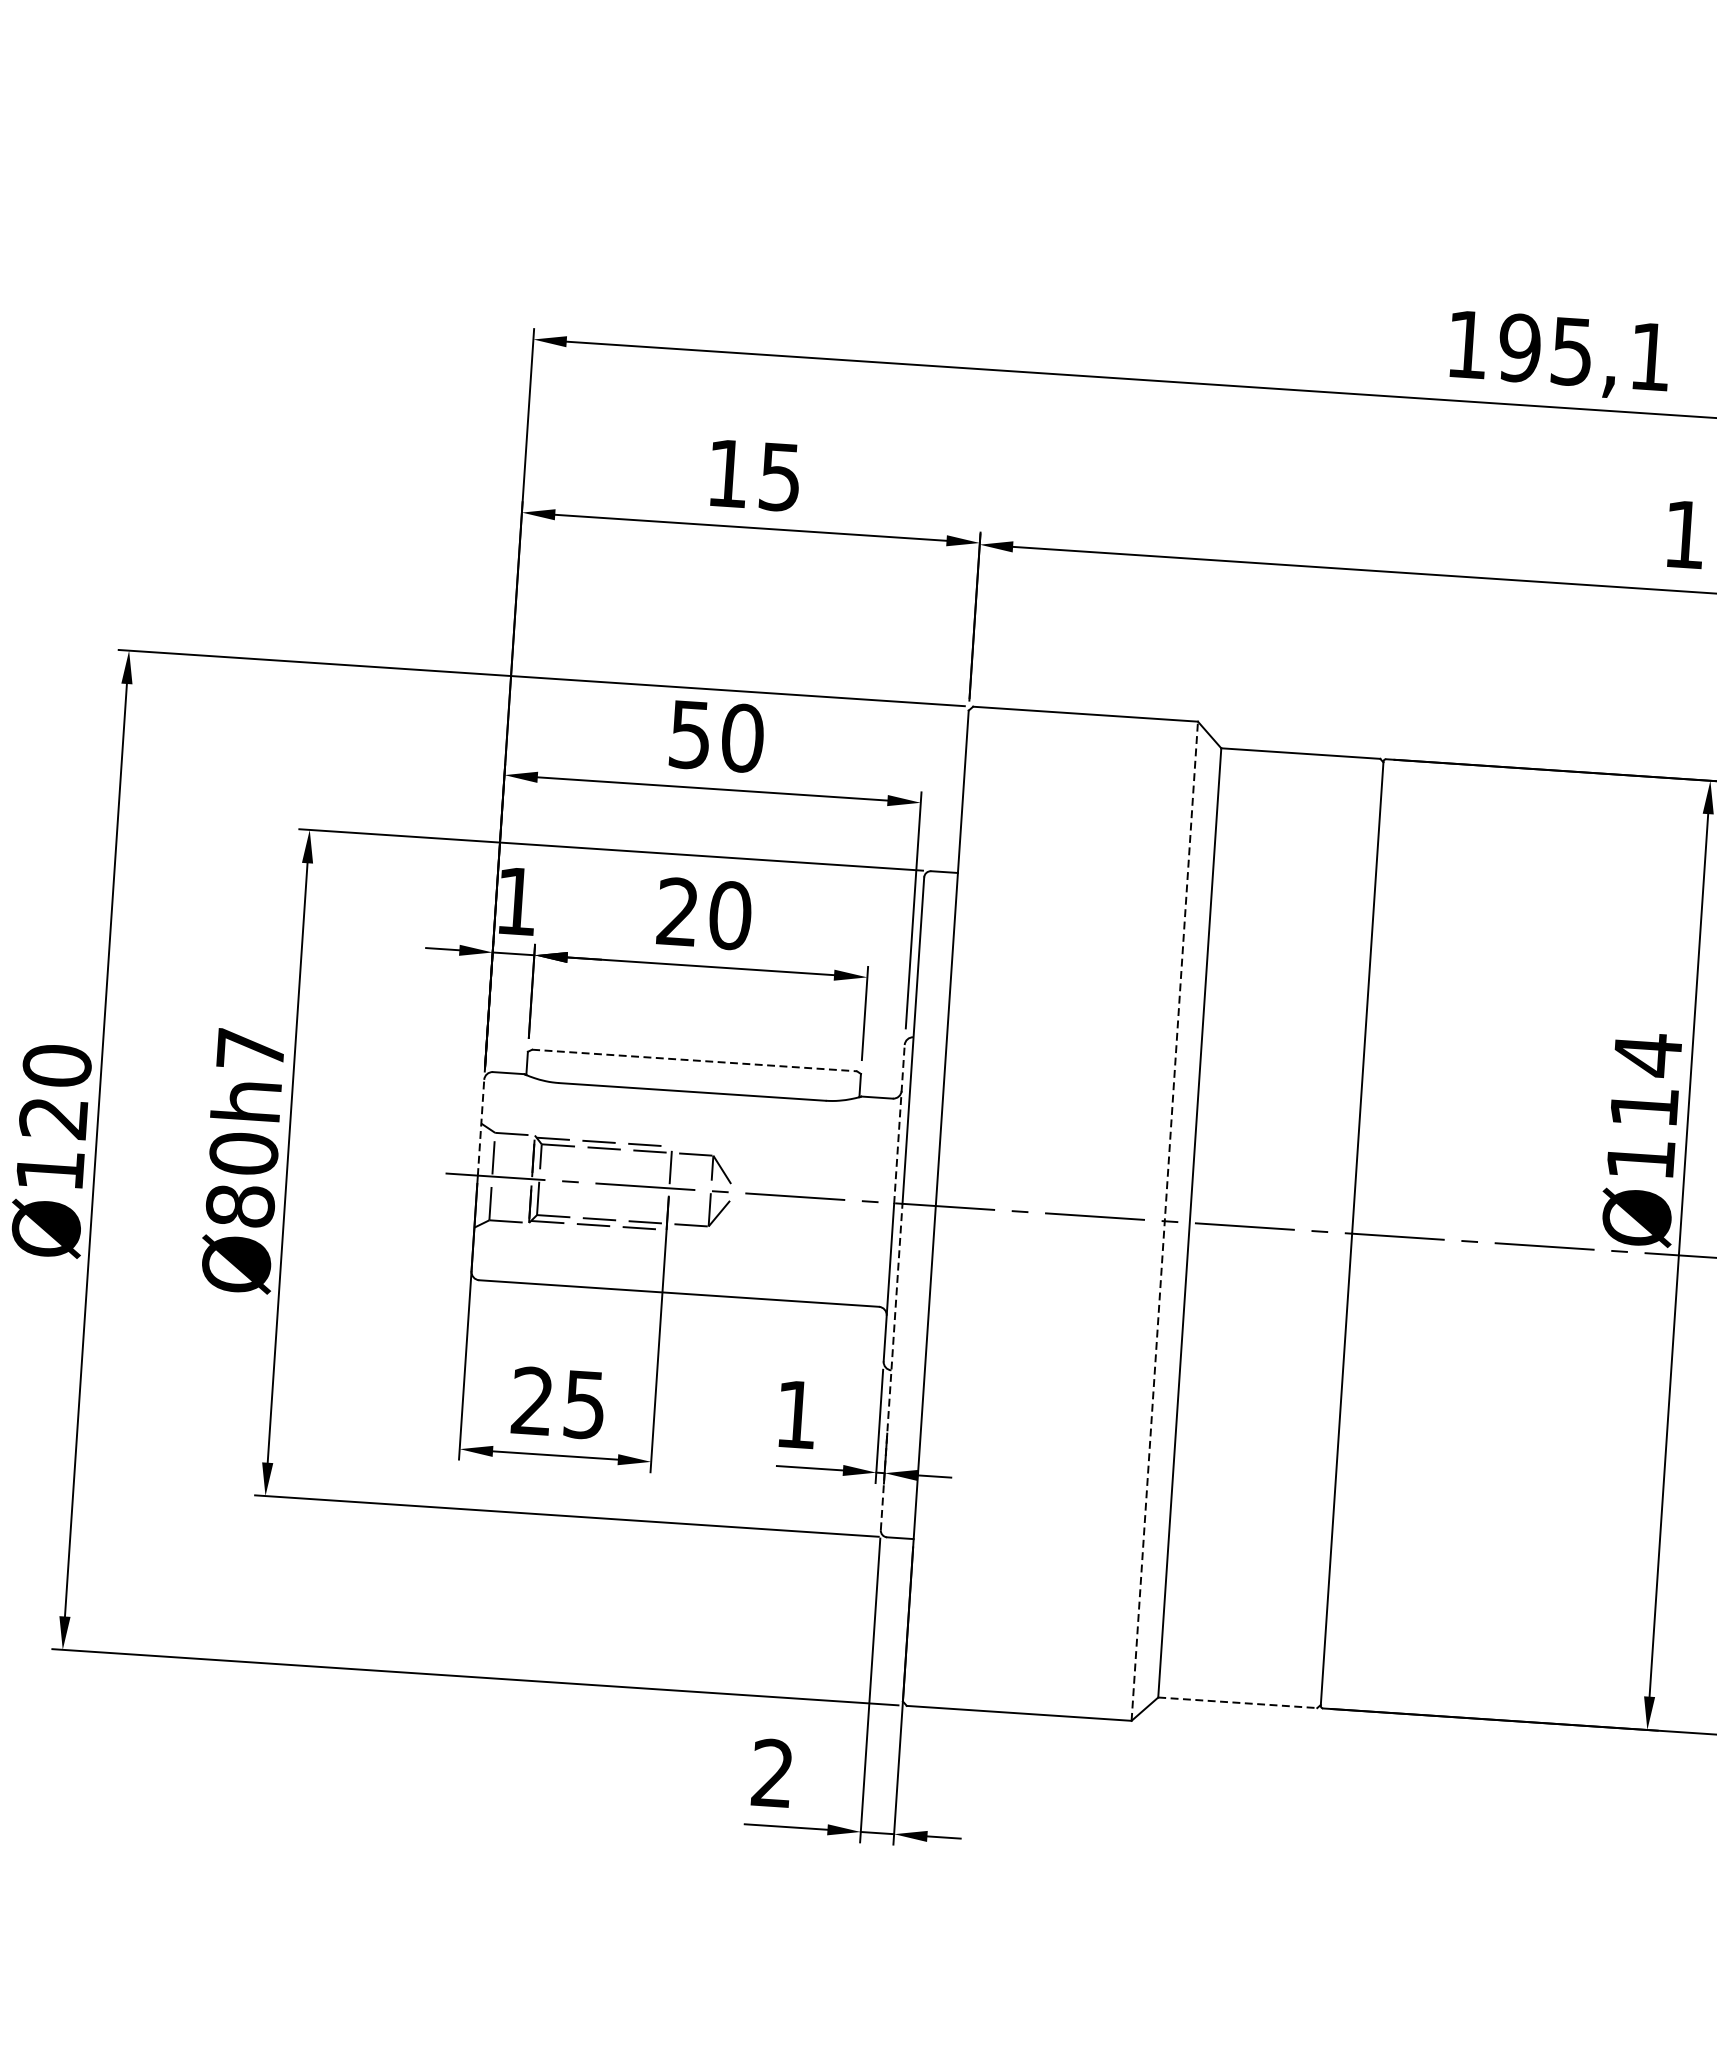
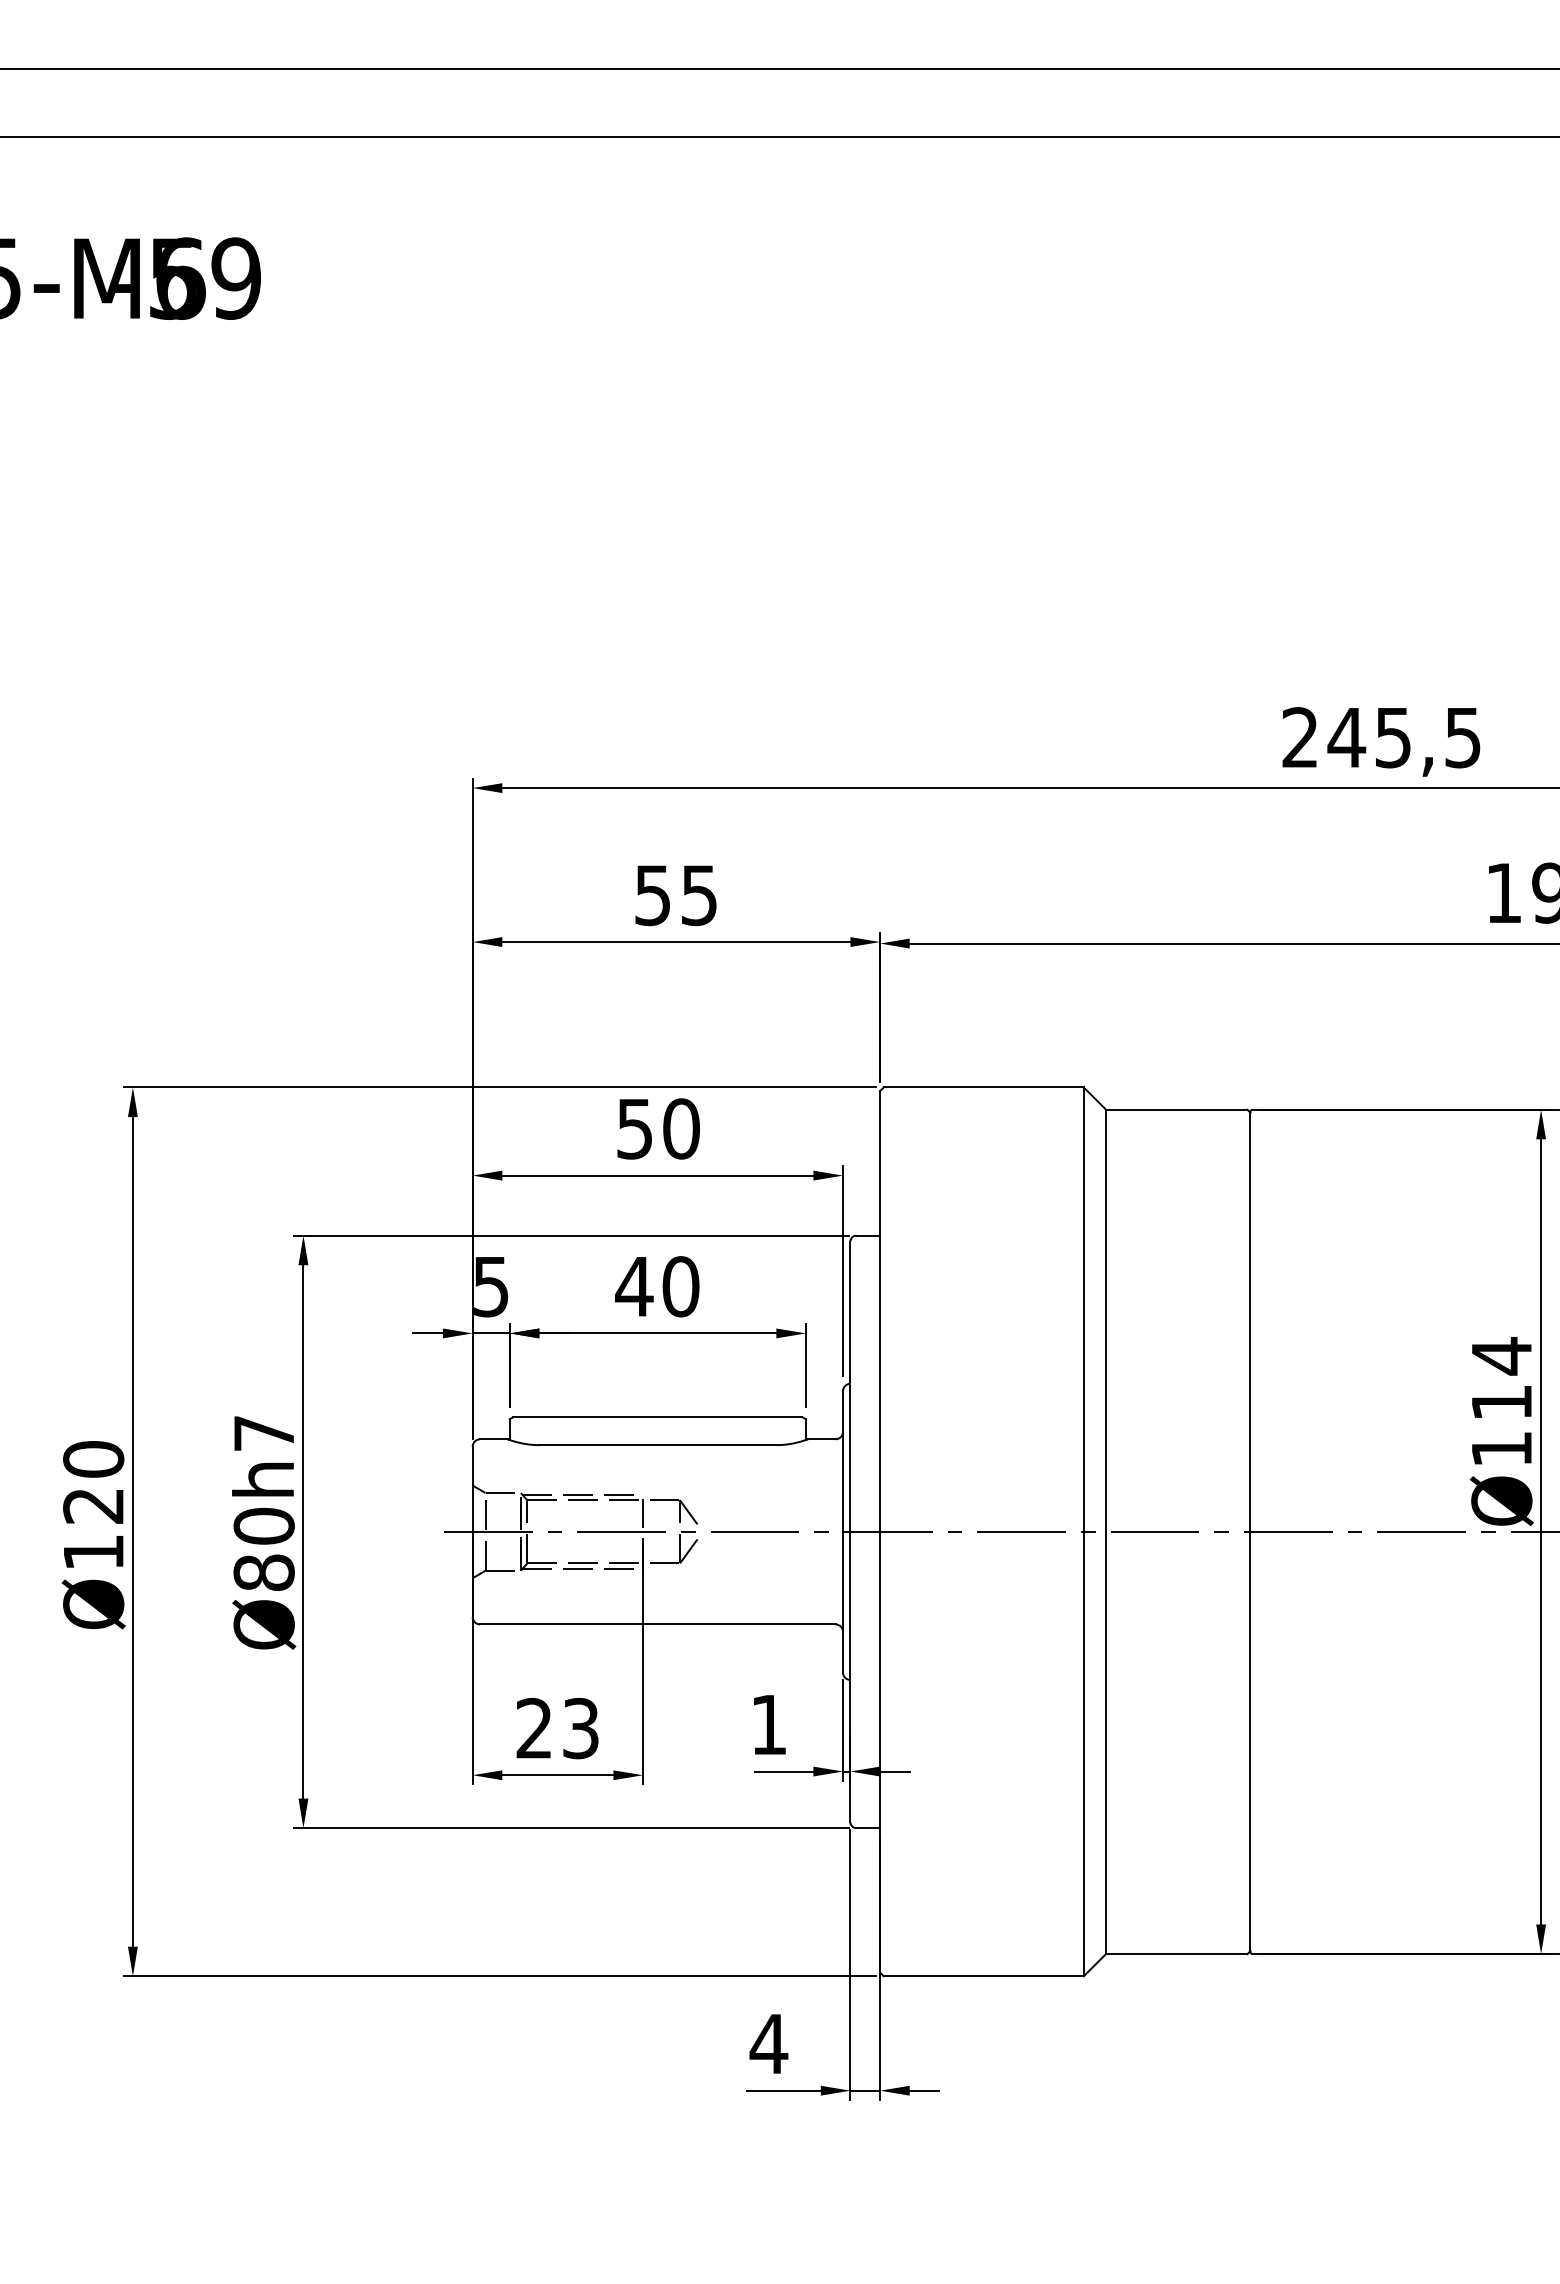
text: (1558, 350) -> (1381, 737), 195,1 -> 245,5
text: (727, 473) -> (652, 895), 15 -> 55
text: (517, 902) -> (491, 1287), 1 -> 5
text: (678, 911) -> (634, 1286), 20 -> 40
line: (695, 1060) -> (658, 1417), dashed -> solid
line: (899, 1124) -> (843, 1461), dashed -> solid
line: (480, 1127) -> (472, 1489), dashed -> solid
line: (1164, 1220) -> (1083, 1531), dashed -> solid
line: (891, 1366) -> (850, 1676), dashed -> solid
text: (584, 1403) -> (580, 1727), 25 -> 23
line: (1237, 1703) -> (1176, 1954), dashed -> solid
text: (772, 1772) -> (768, 2043), 2 -> 4

